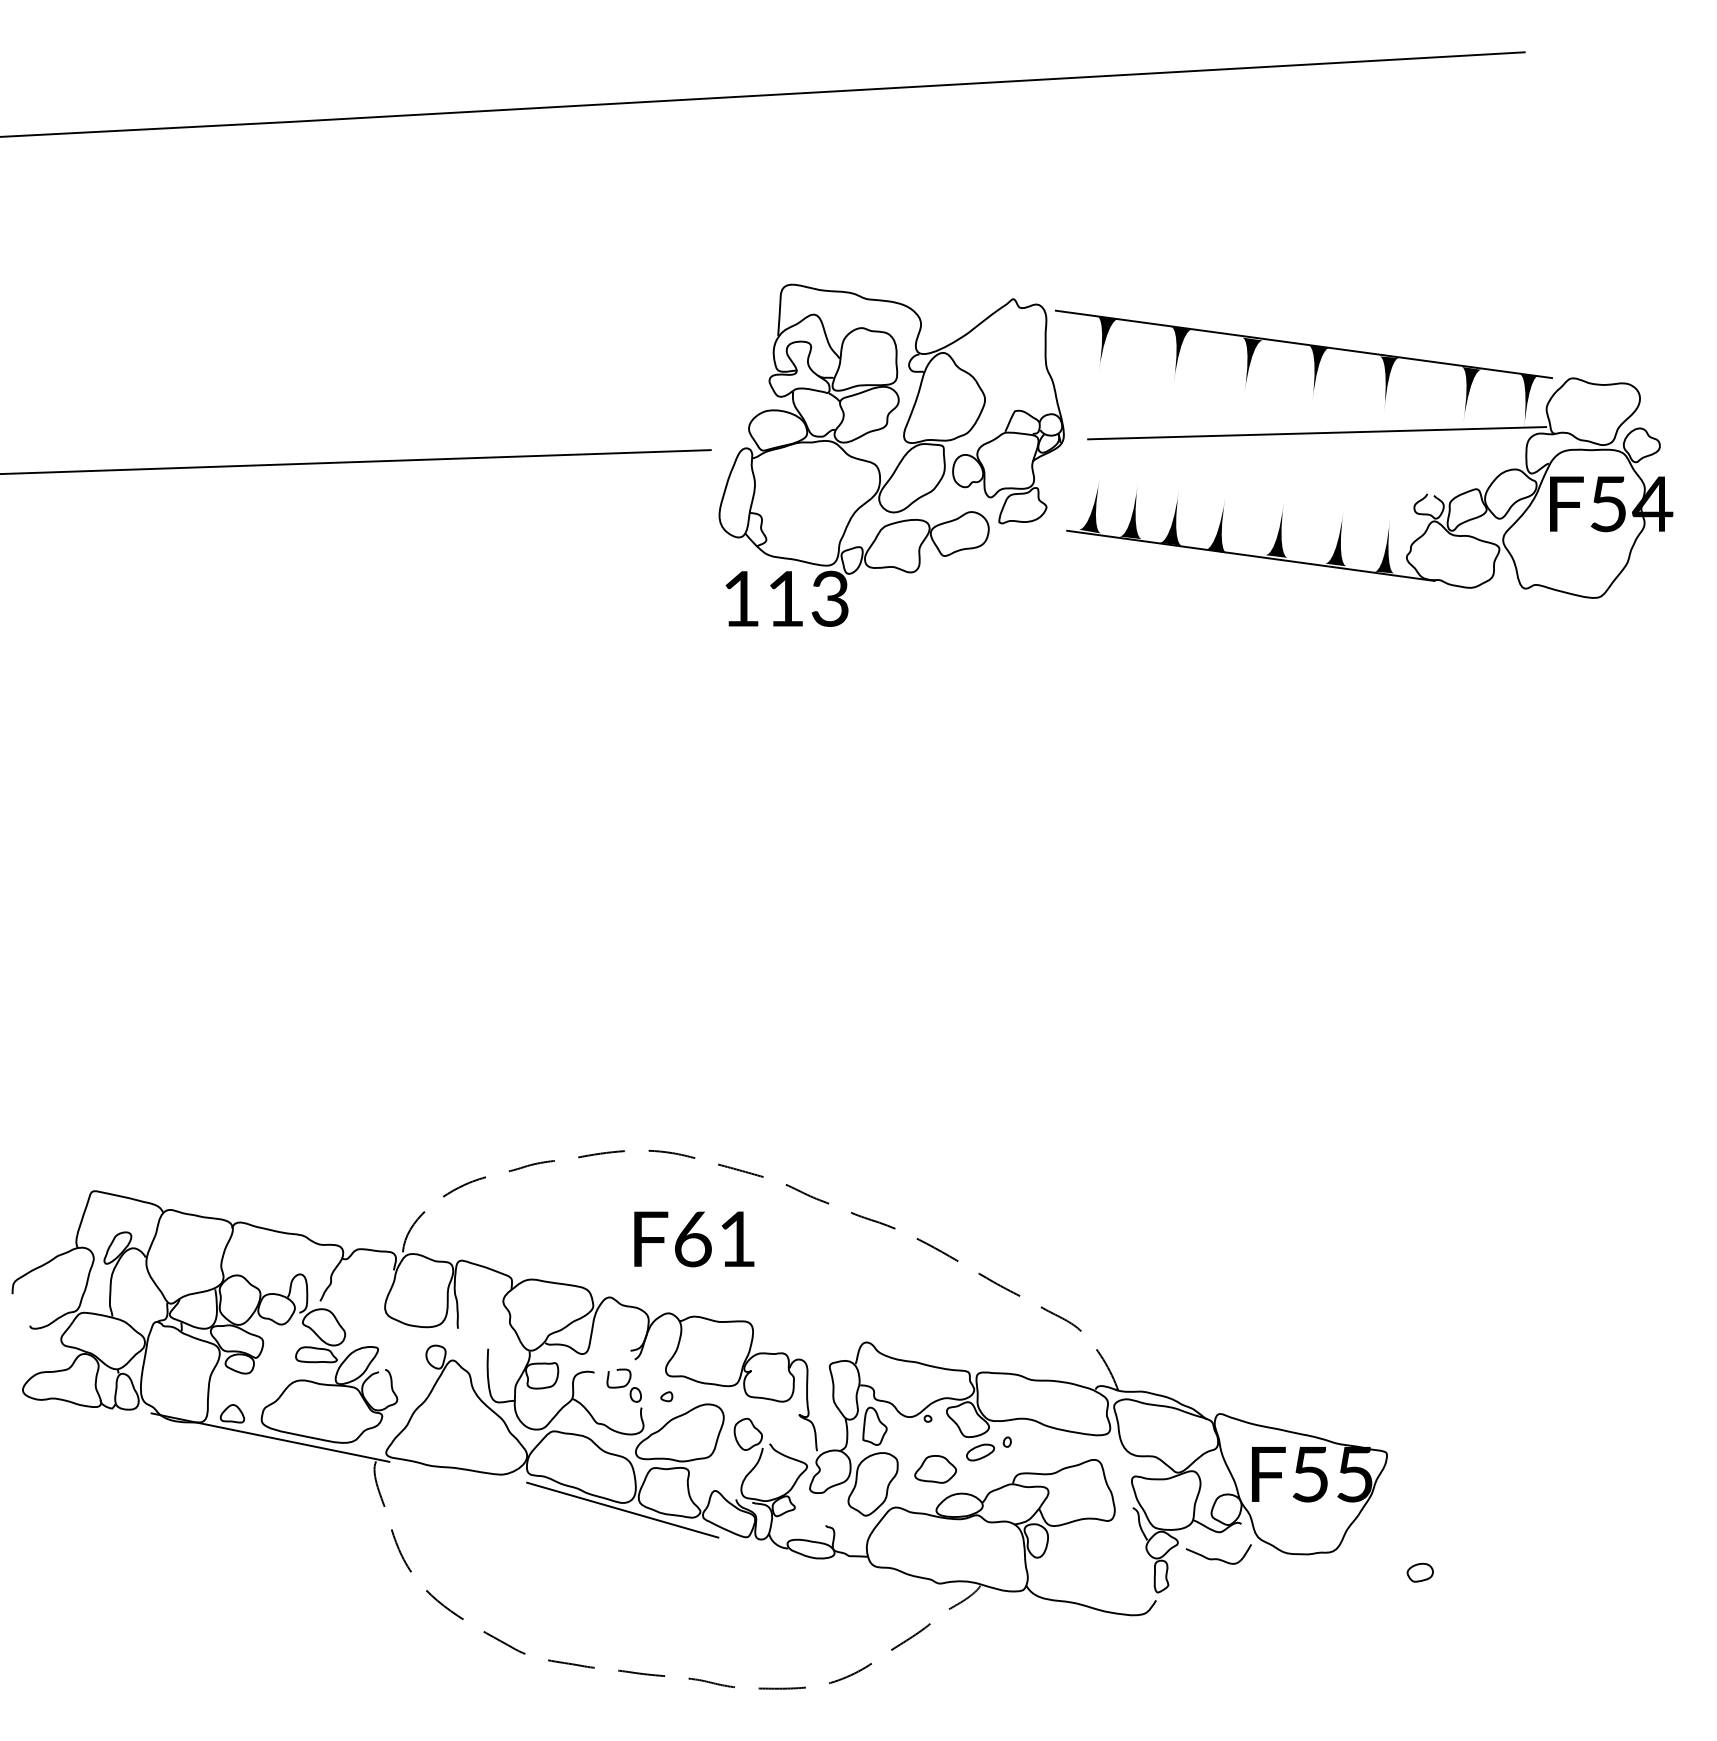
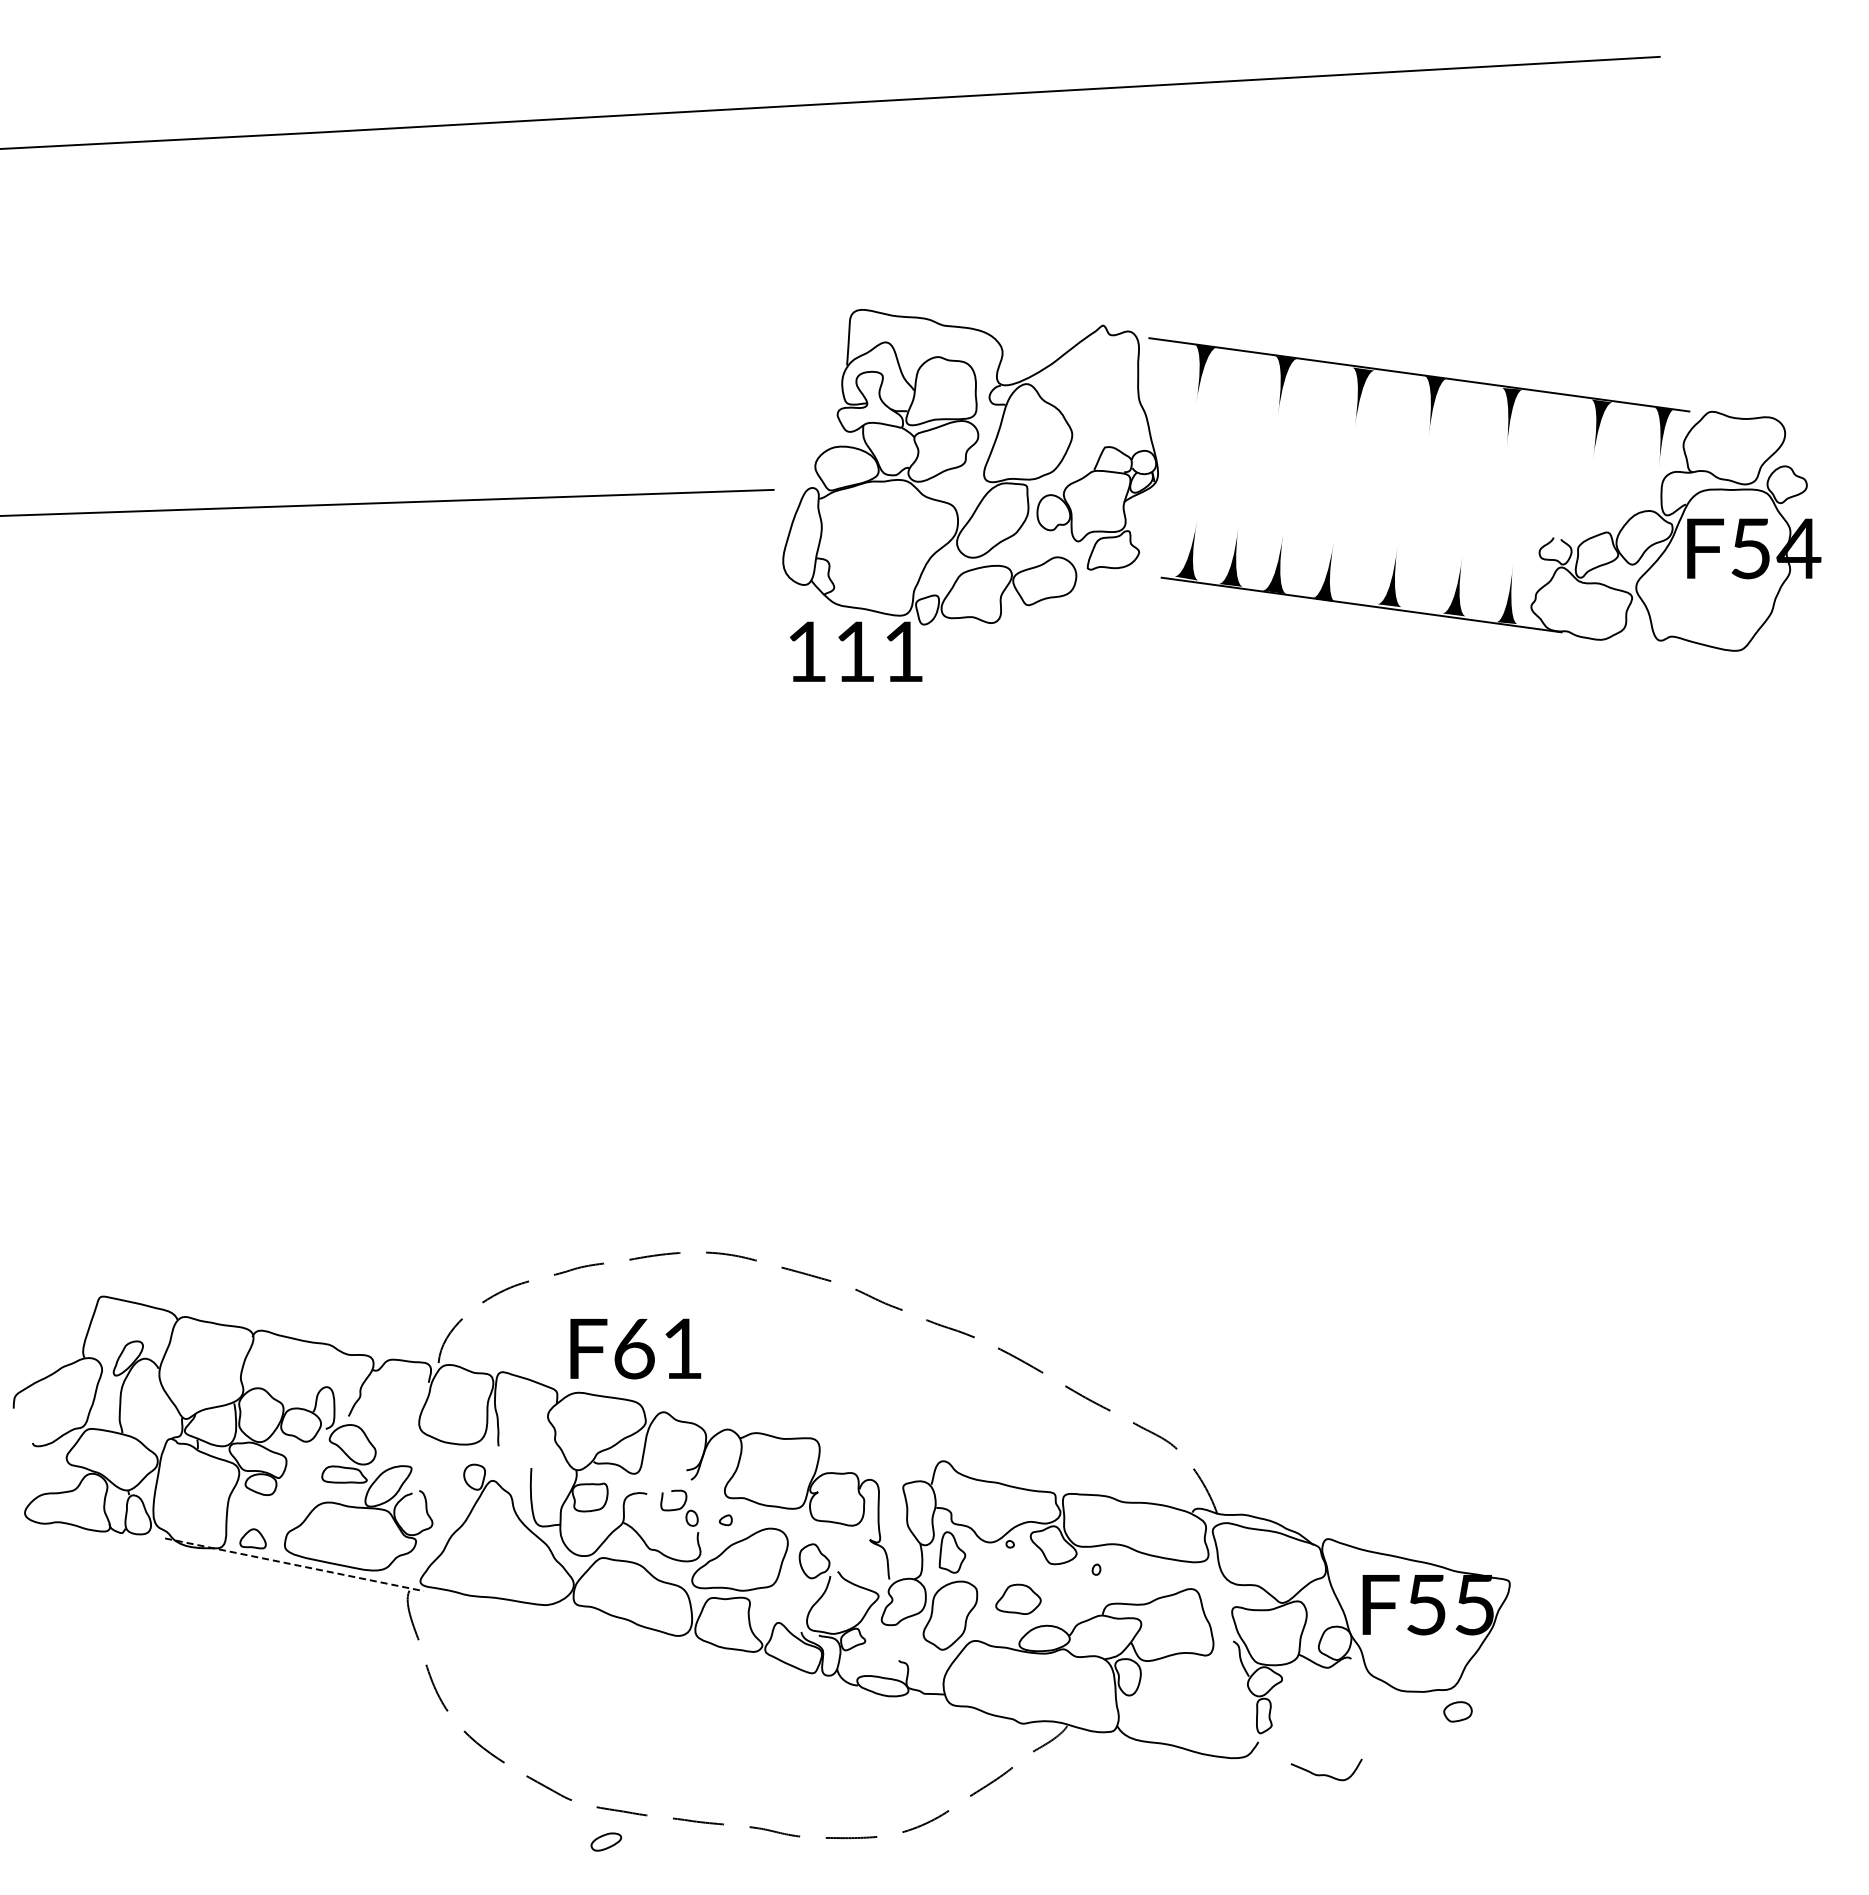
line: (1316, 433) -> (1433, 471), removed
text: (830, 598) -> (903, 651), 113 -> 111
text: (694, 1238) -> (635, 1348), moved
line: (270, 1437) -> (294, 1564), solid -> dashed
part: (980, 1452) -> (606, 1841), moved
line: (622, 1509) -> (677, 1643), removed
curve: (1218, 1558) -> (1326, 1774), moved
part: (1419, 1572) -> (1457, 1711), moved

